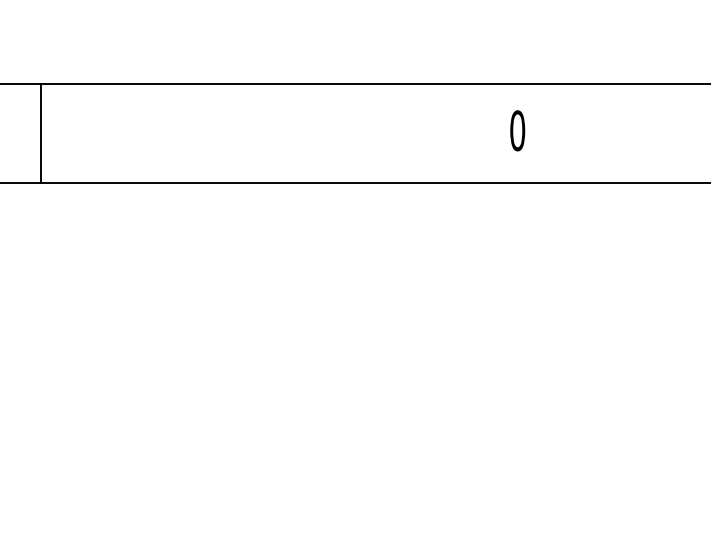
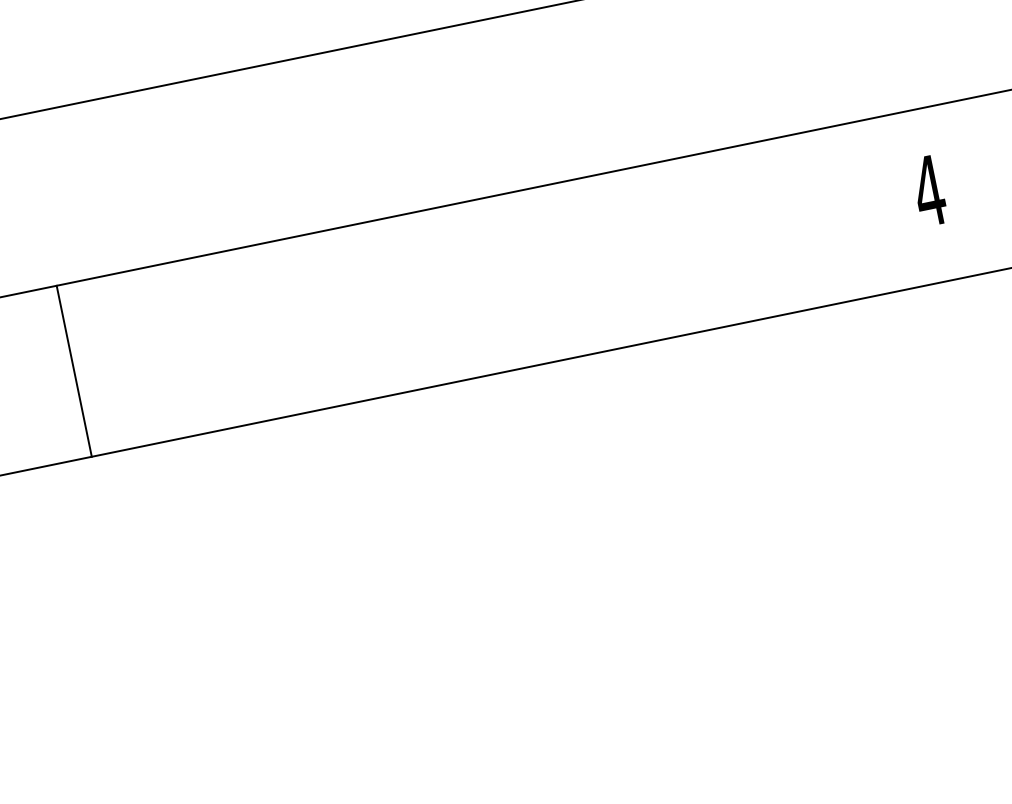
text: (517, 130) -> (928, 190), 0 -> 4
line: (41, 133) -> (74, 371), moved

